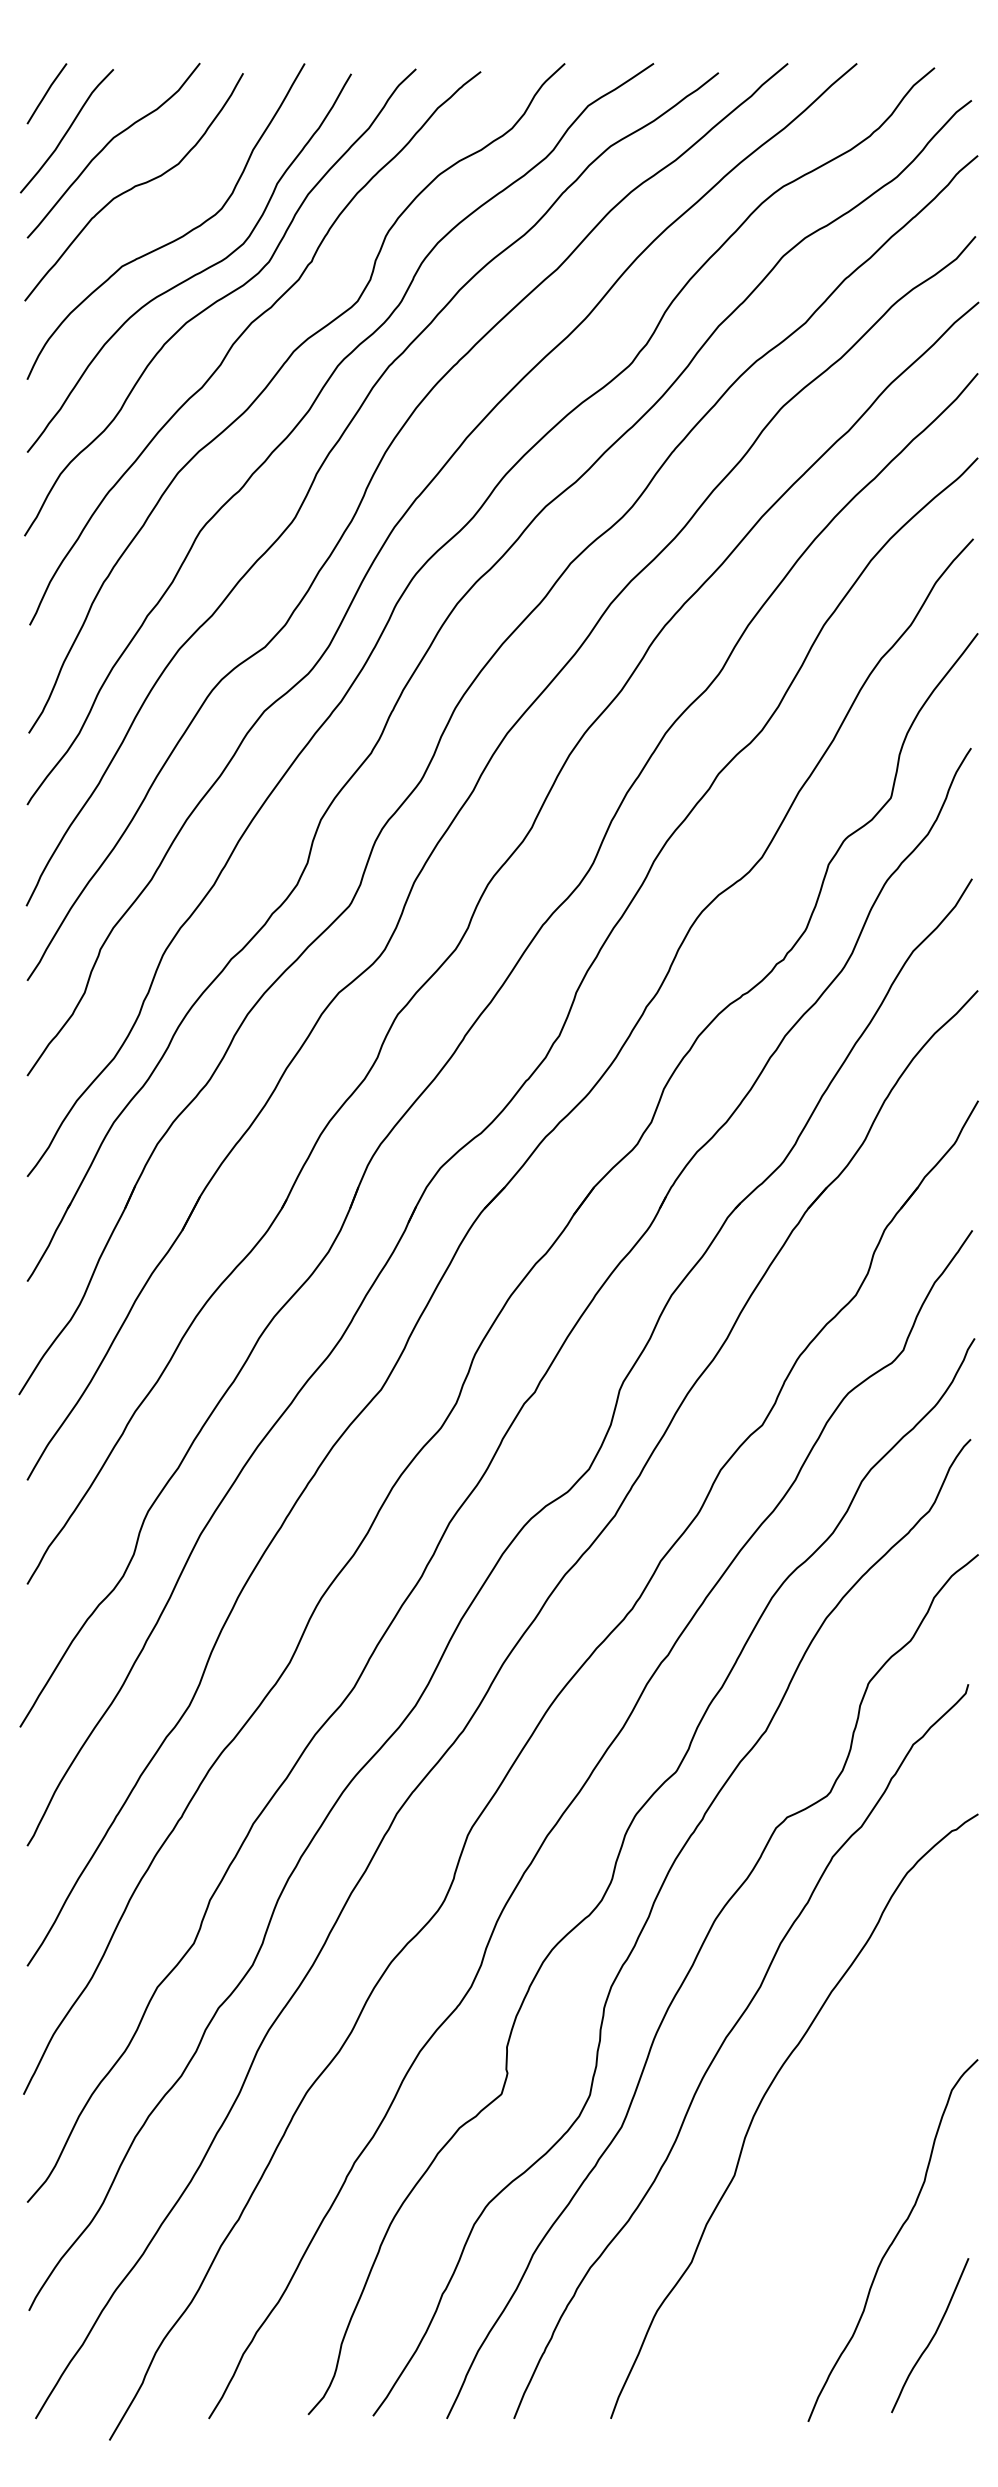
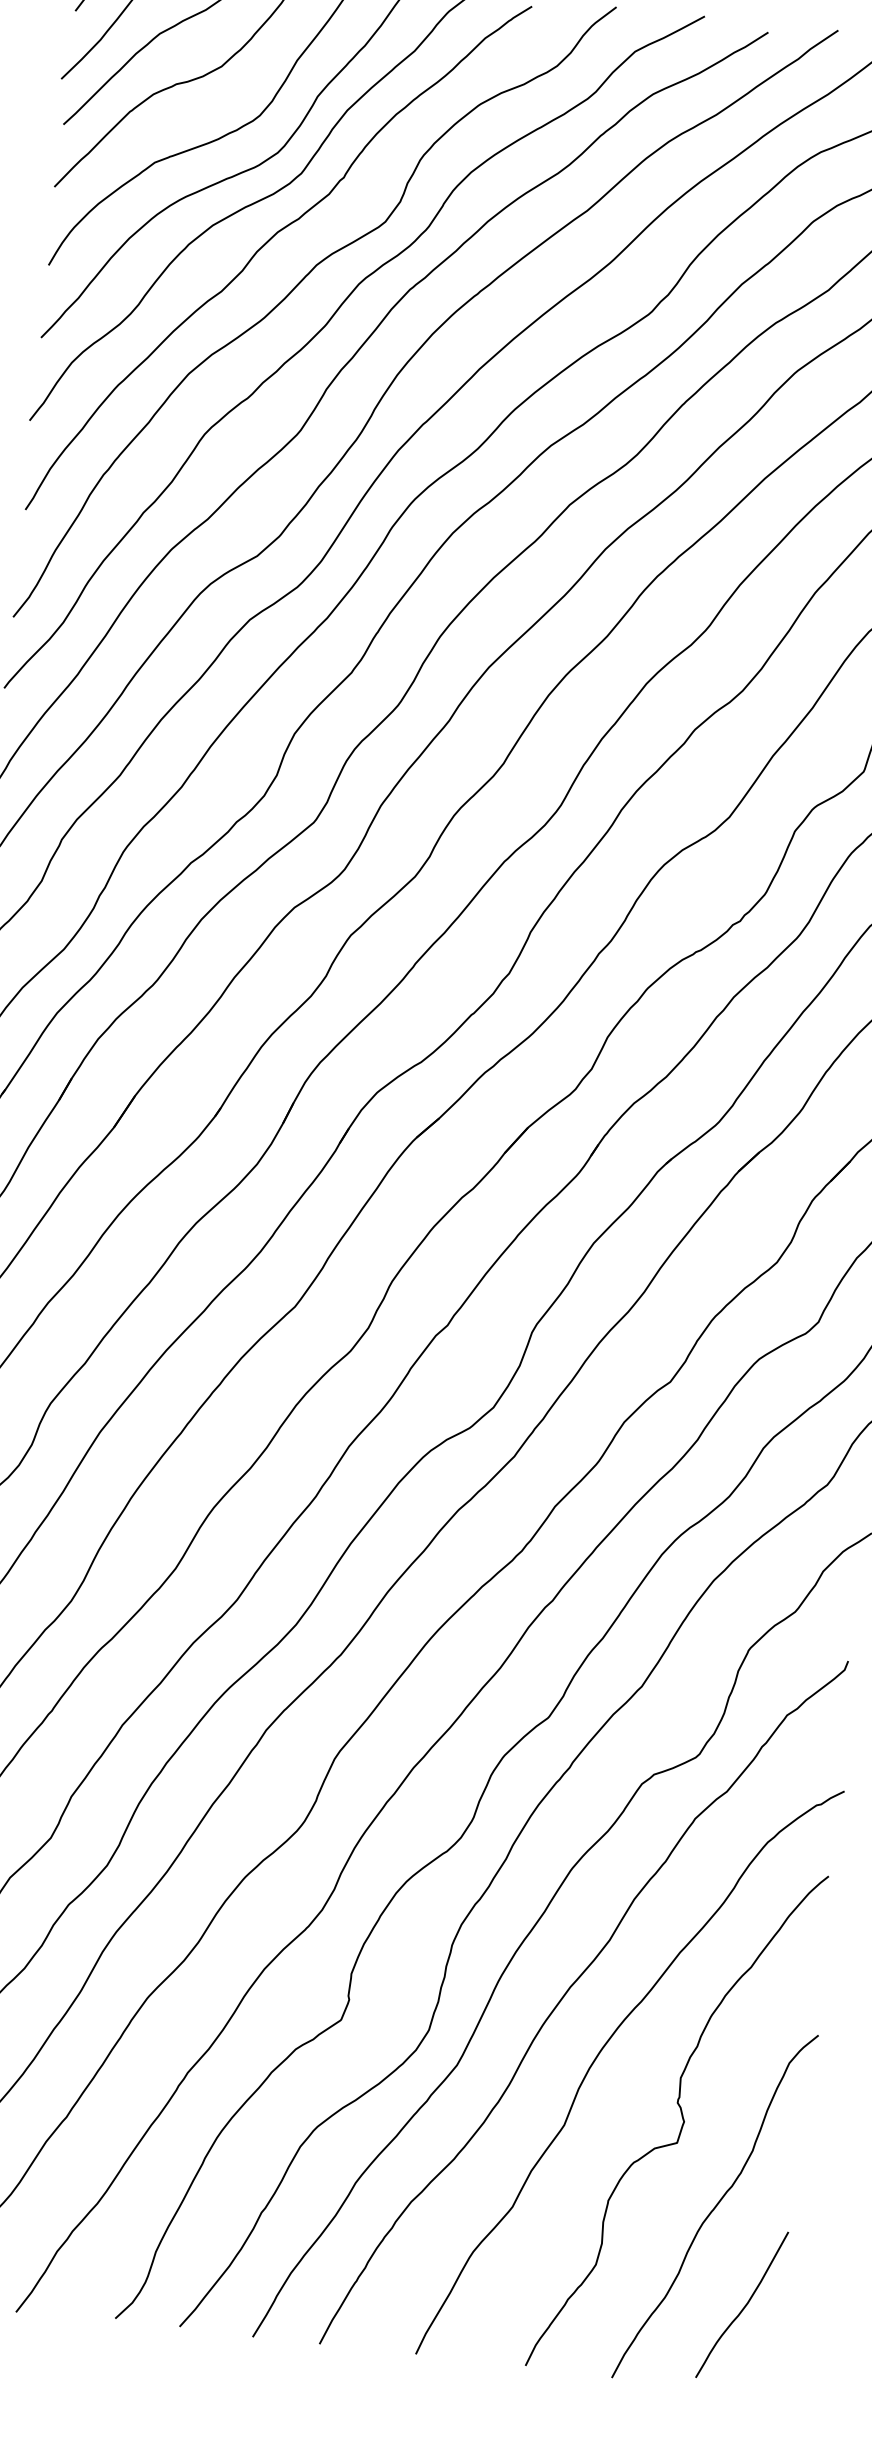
curve: (851, 2158) -> (682, 2120), added

